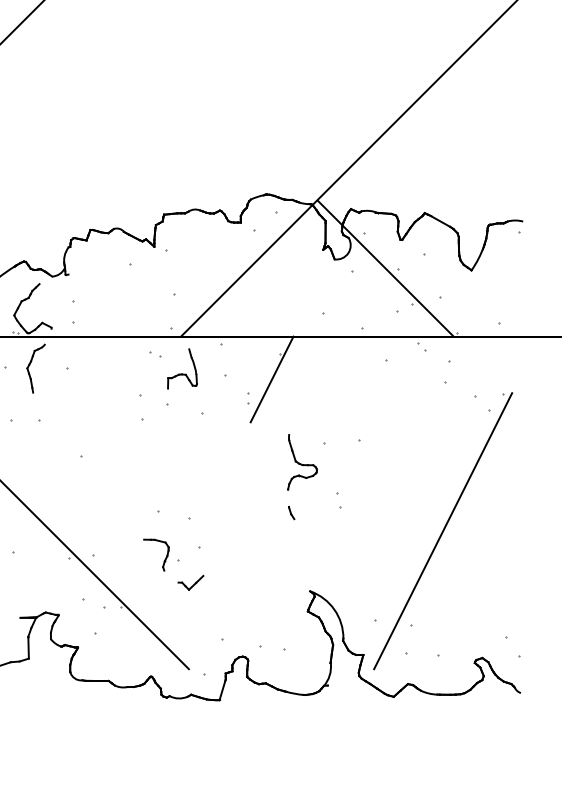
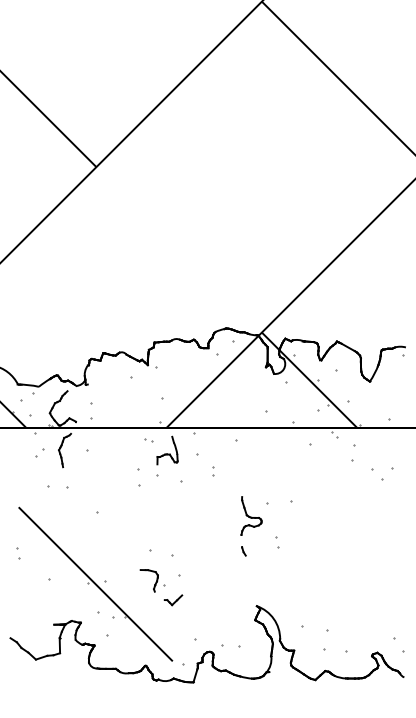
line: (272, 378) -> (230, 457), removed
line: (442, 530) -> (349, 563), removed

